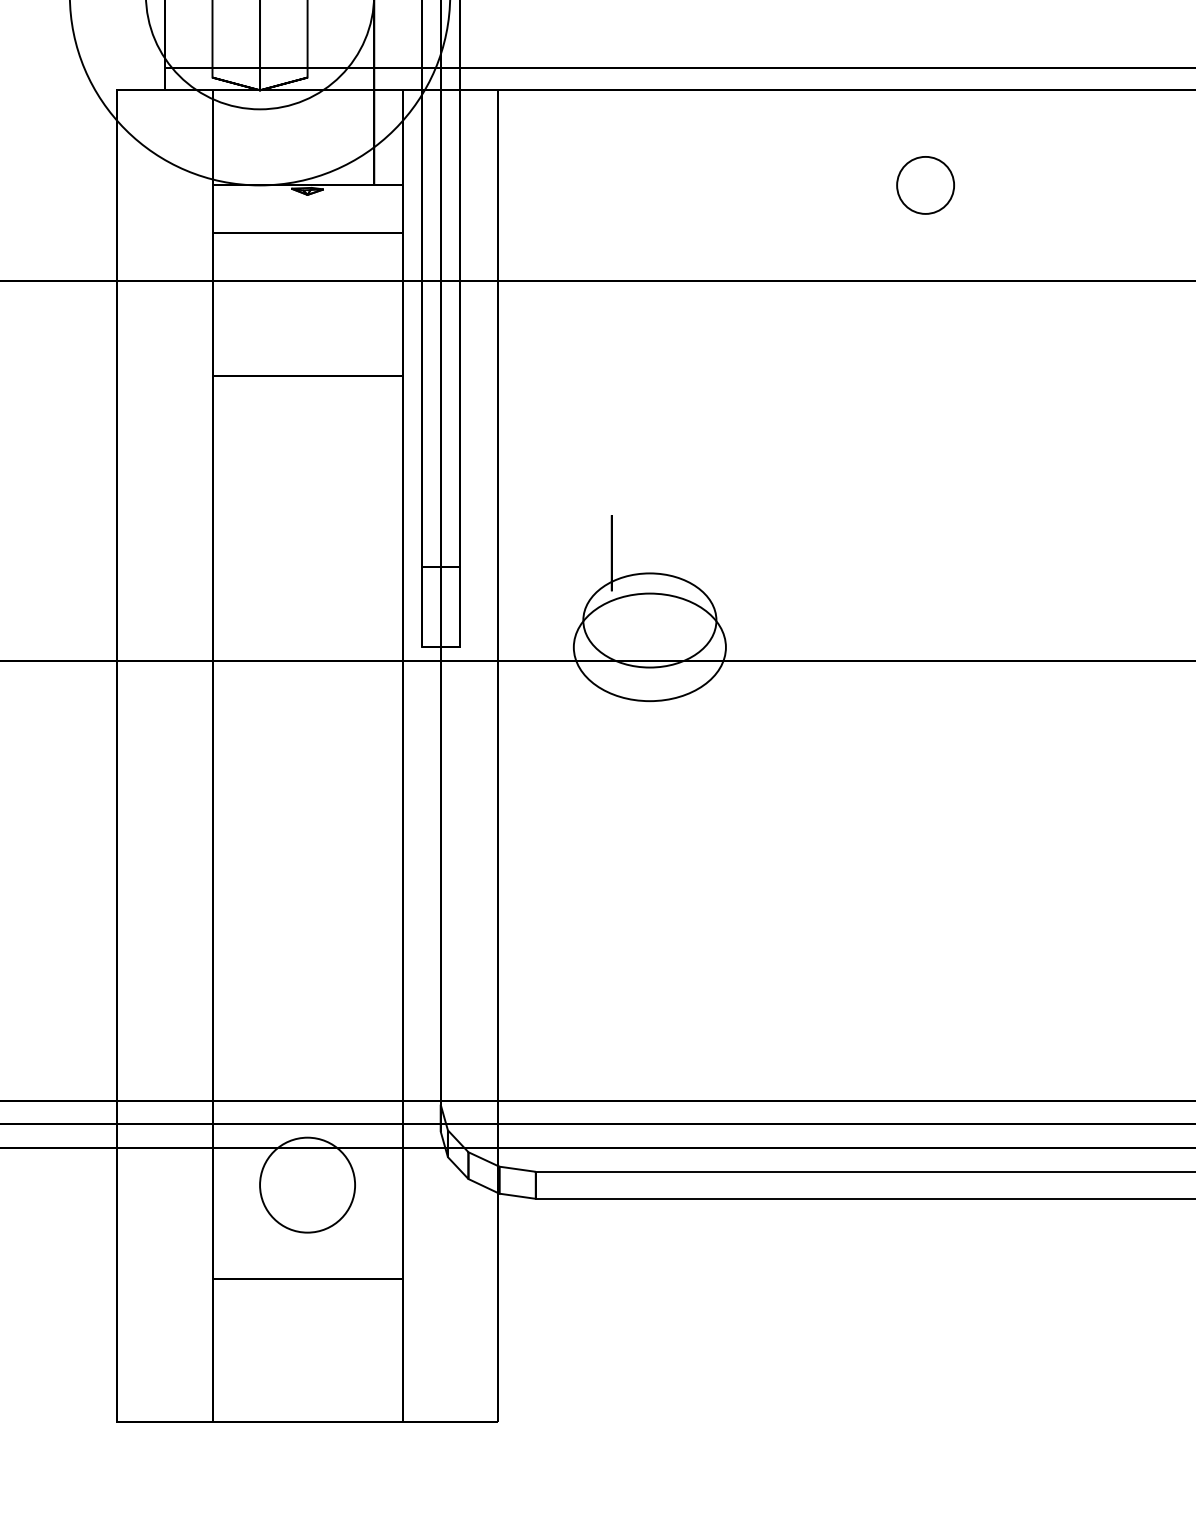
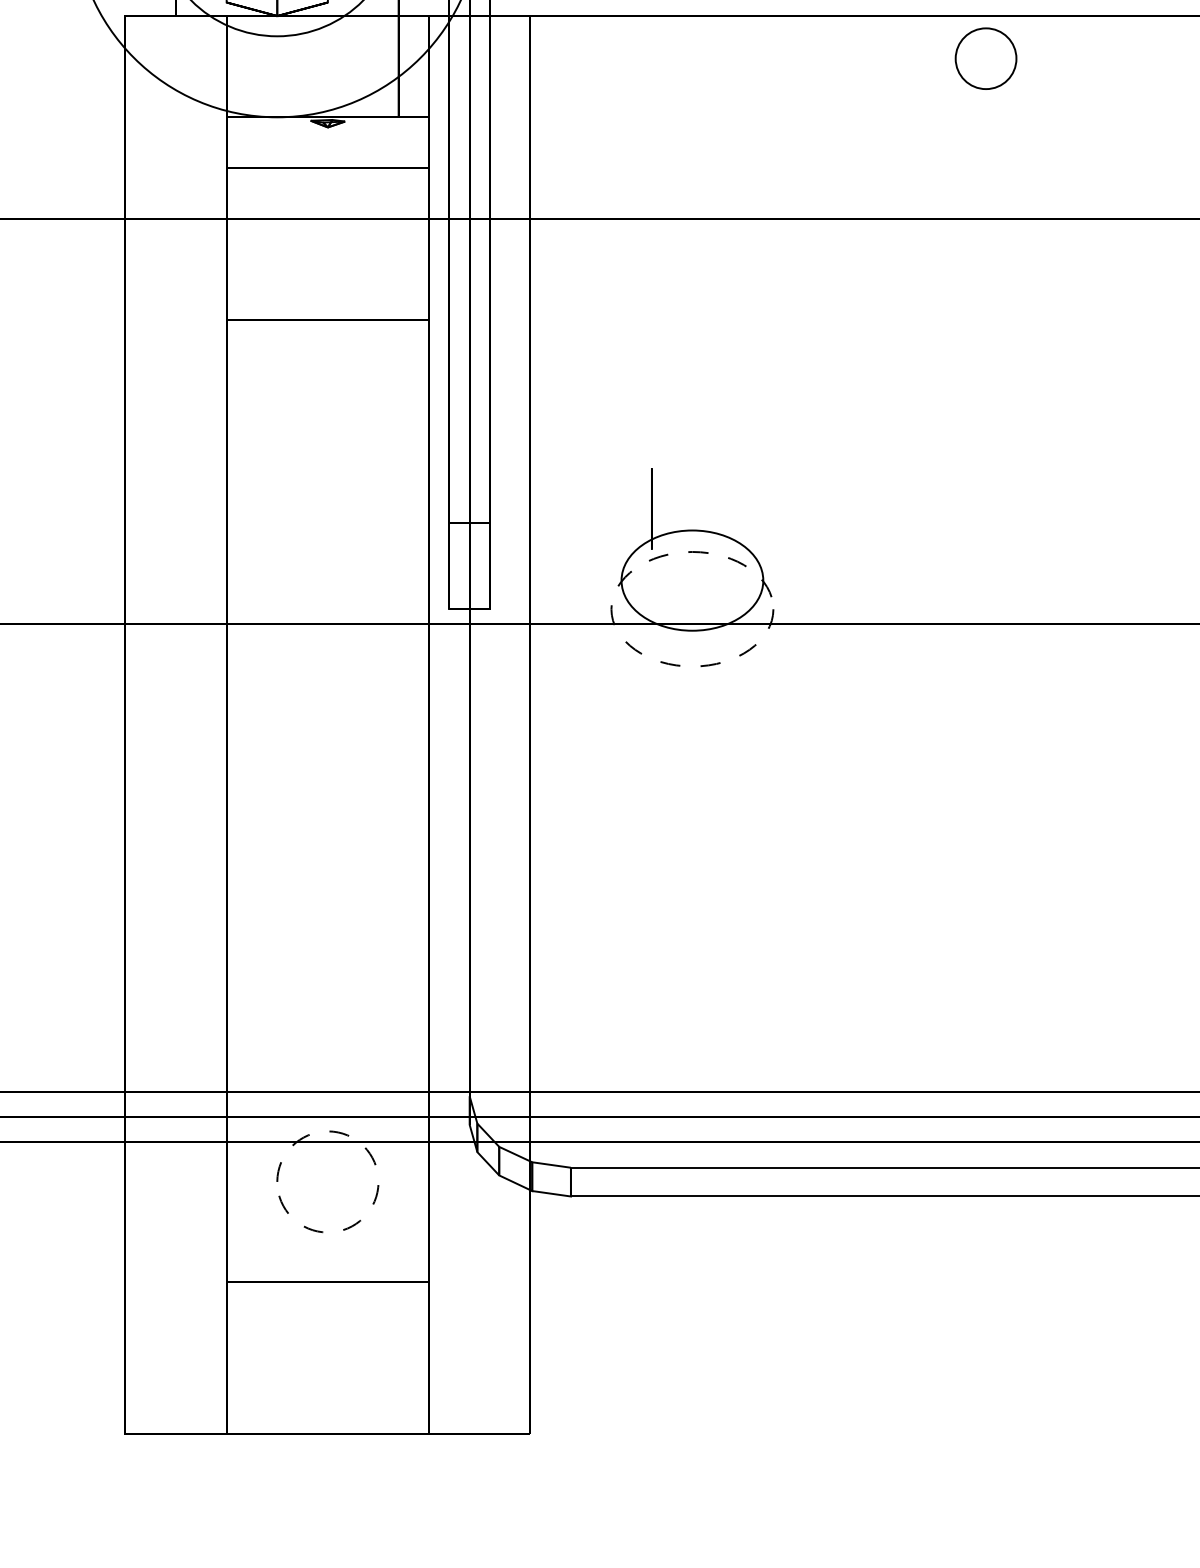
circle: (925, 185) -> (985, 58), moved
circle: (649, 647) -> (692, 609), solid -> dashed
circle: (307, 1184) -> (327, 1181), solid -> dashed

